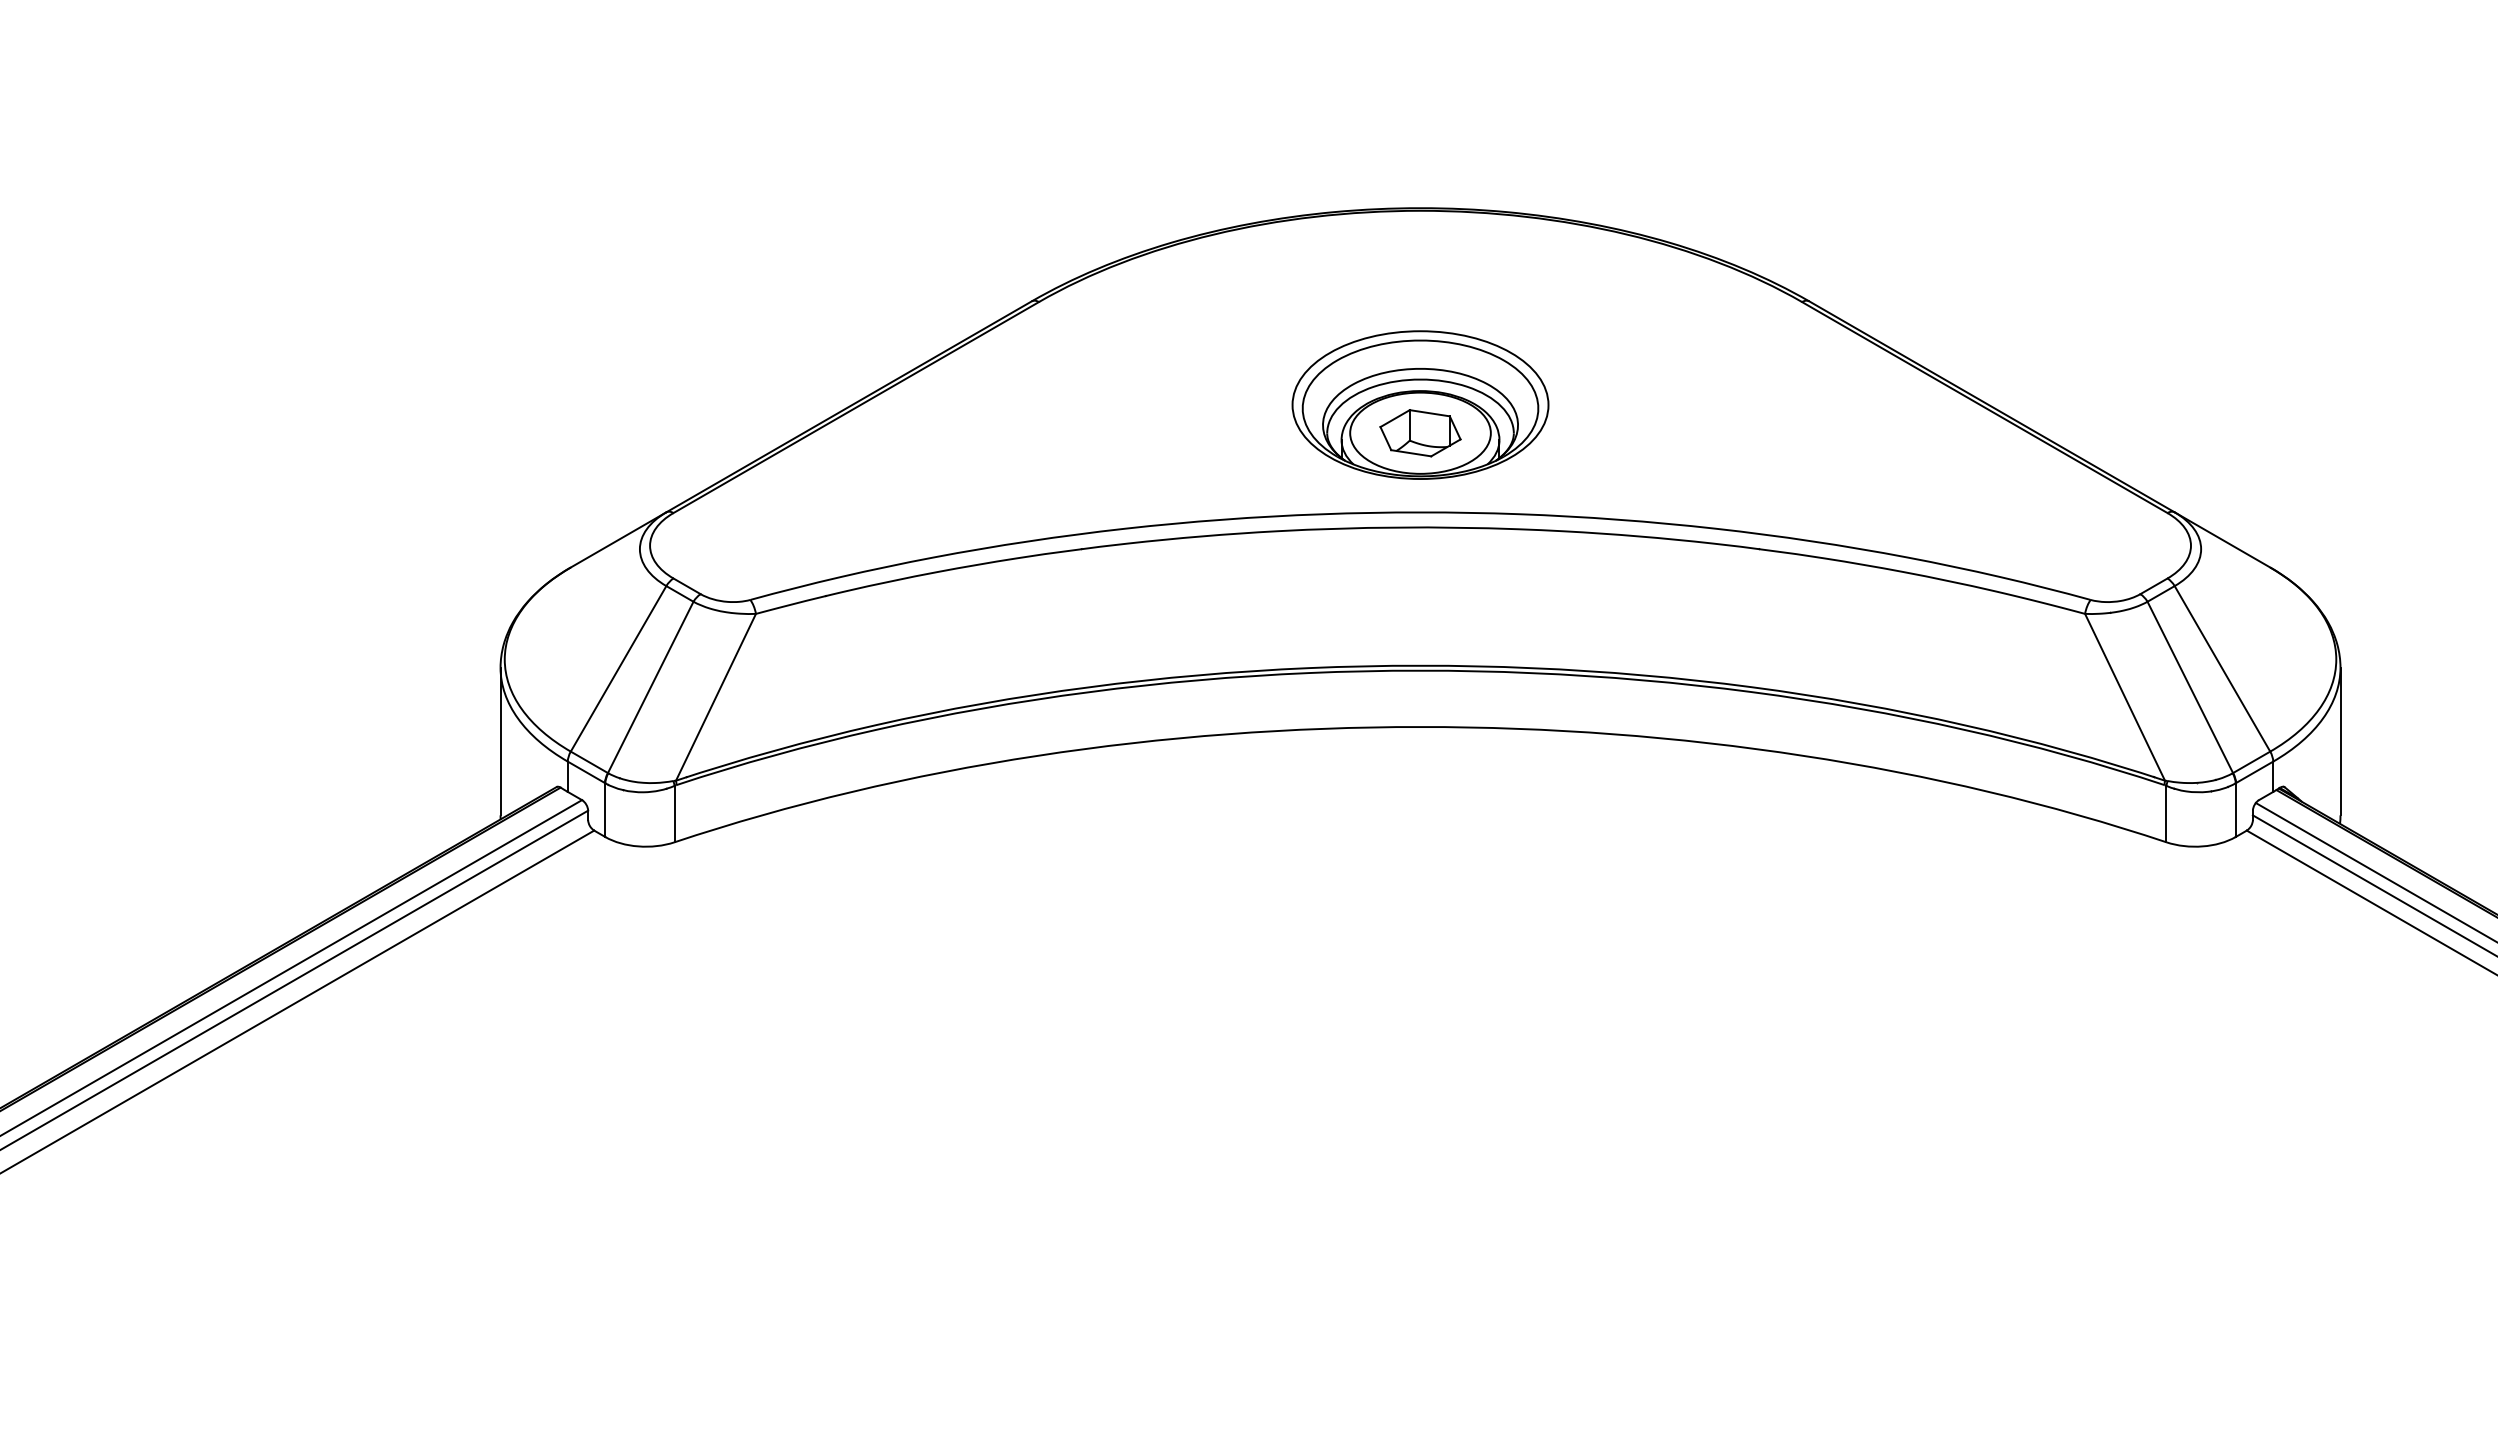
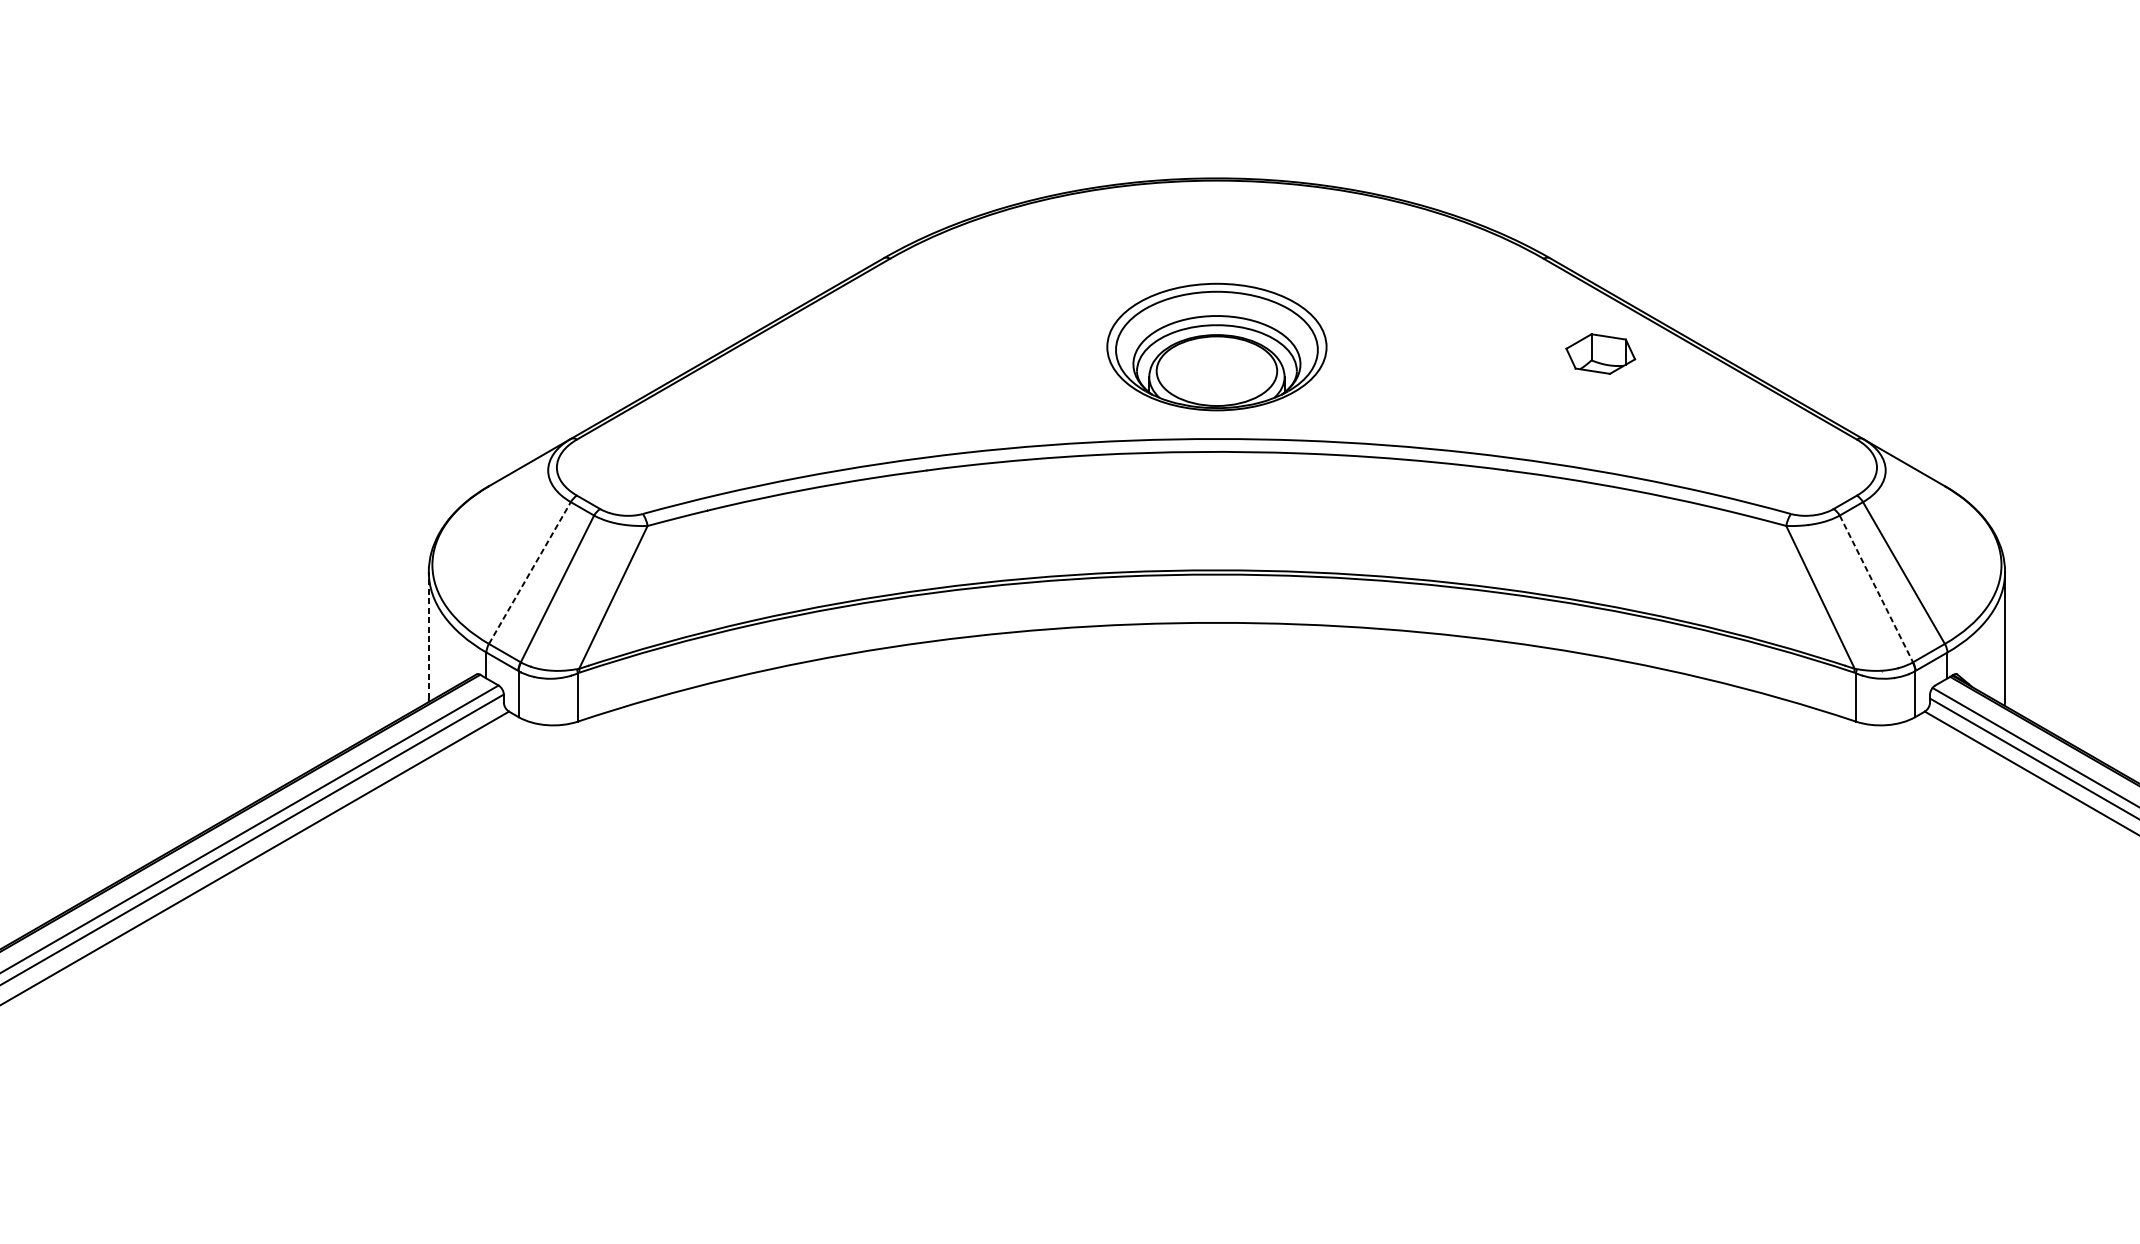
part: (1420, 433) -> (1600, 354), moved
line: (618, 668) -> (529, 572), solid -> dashed
line: (2190, 687) -> (1876, 589), solid -> dashed
line: (500, 741) -> (428, 635), solid -> dashed

